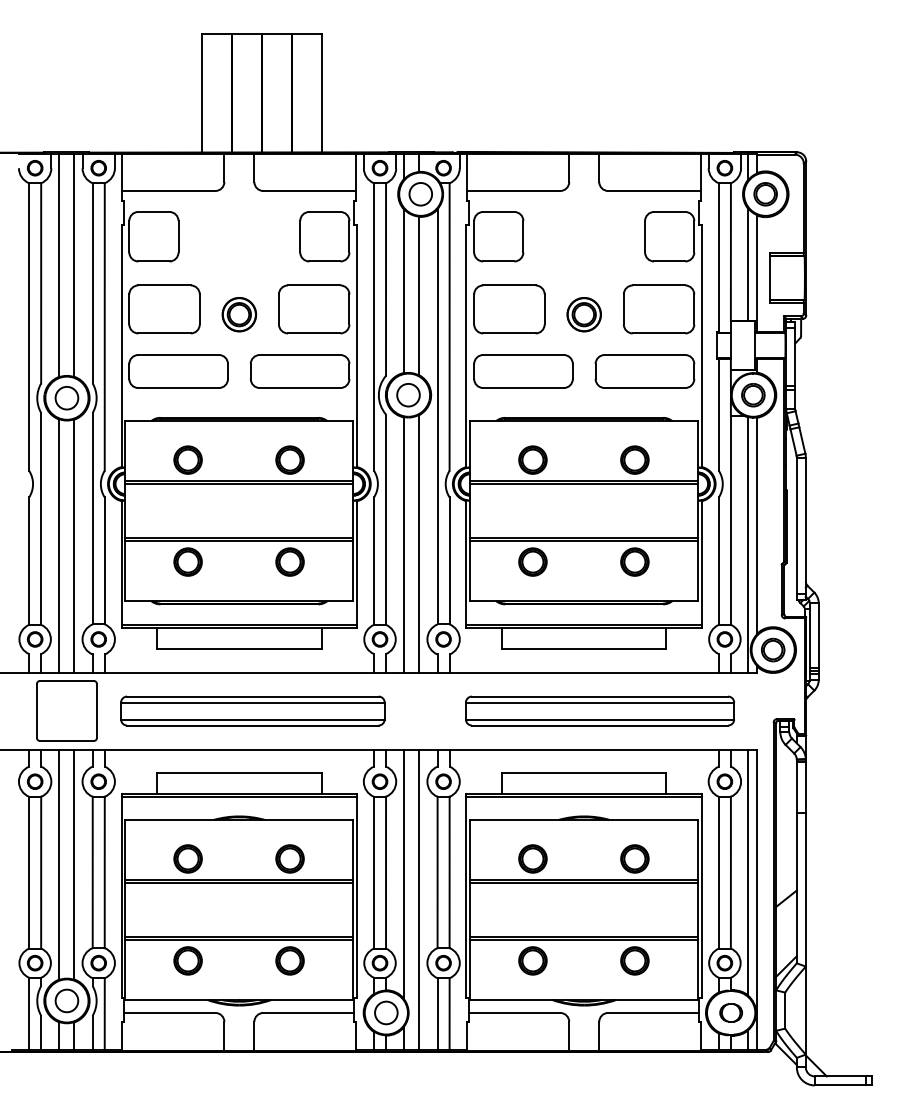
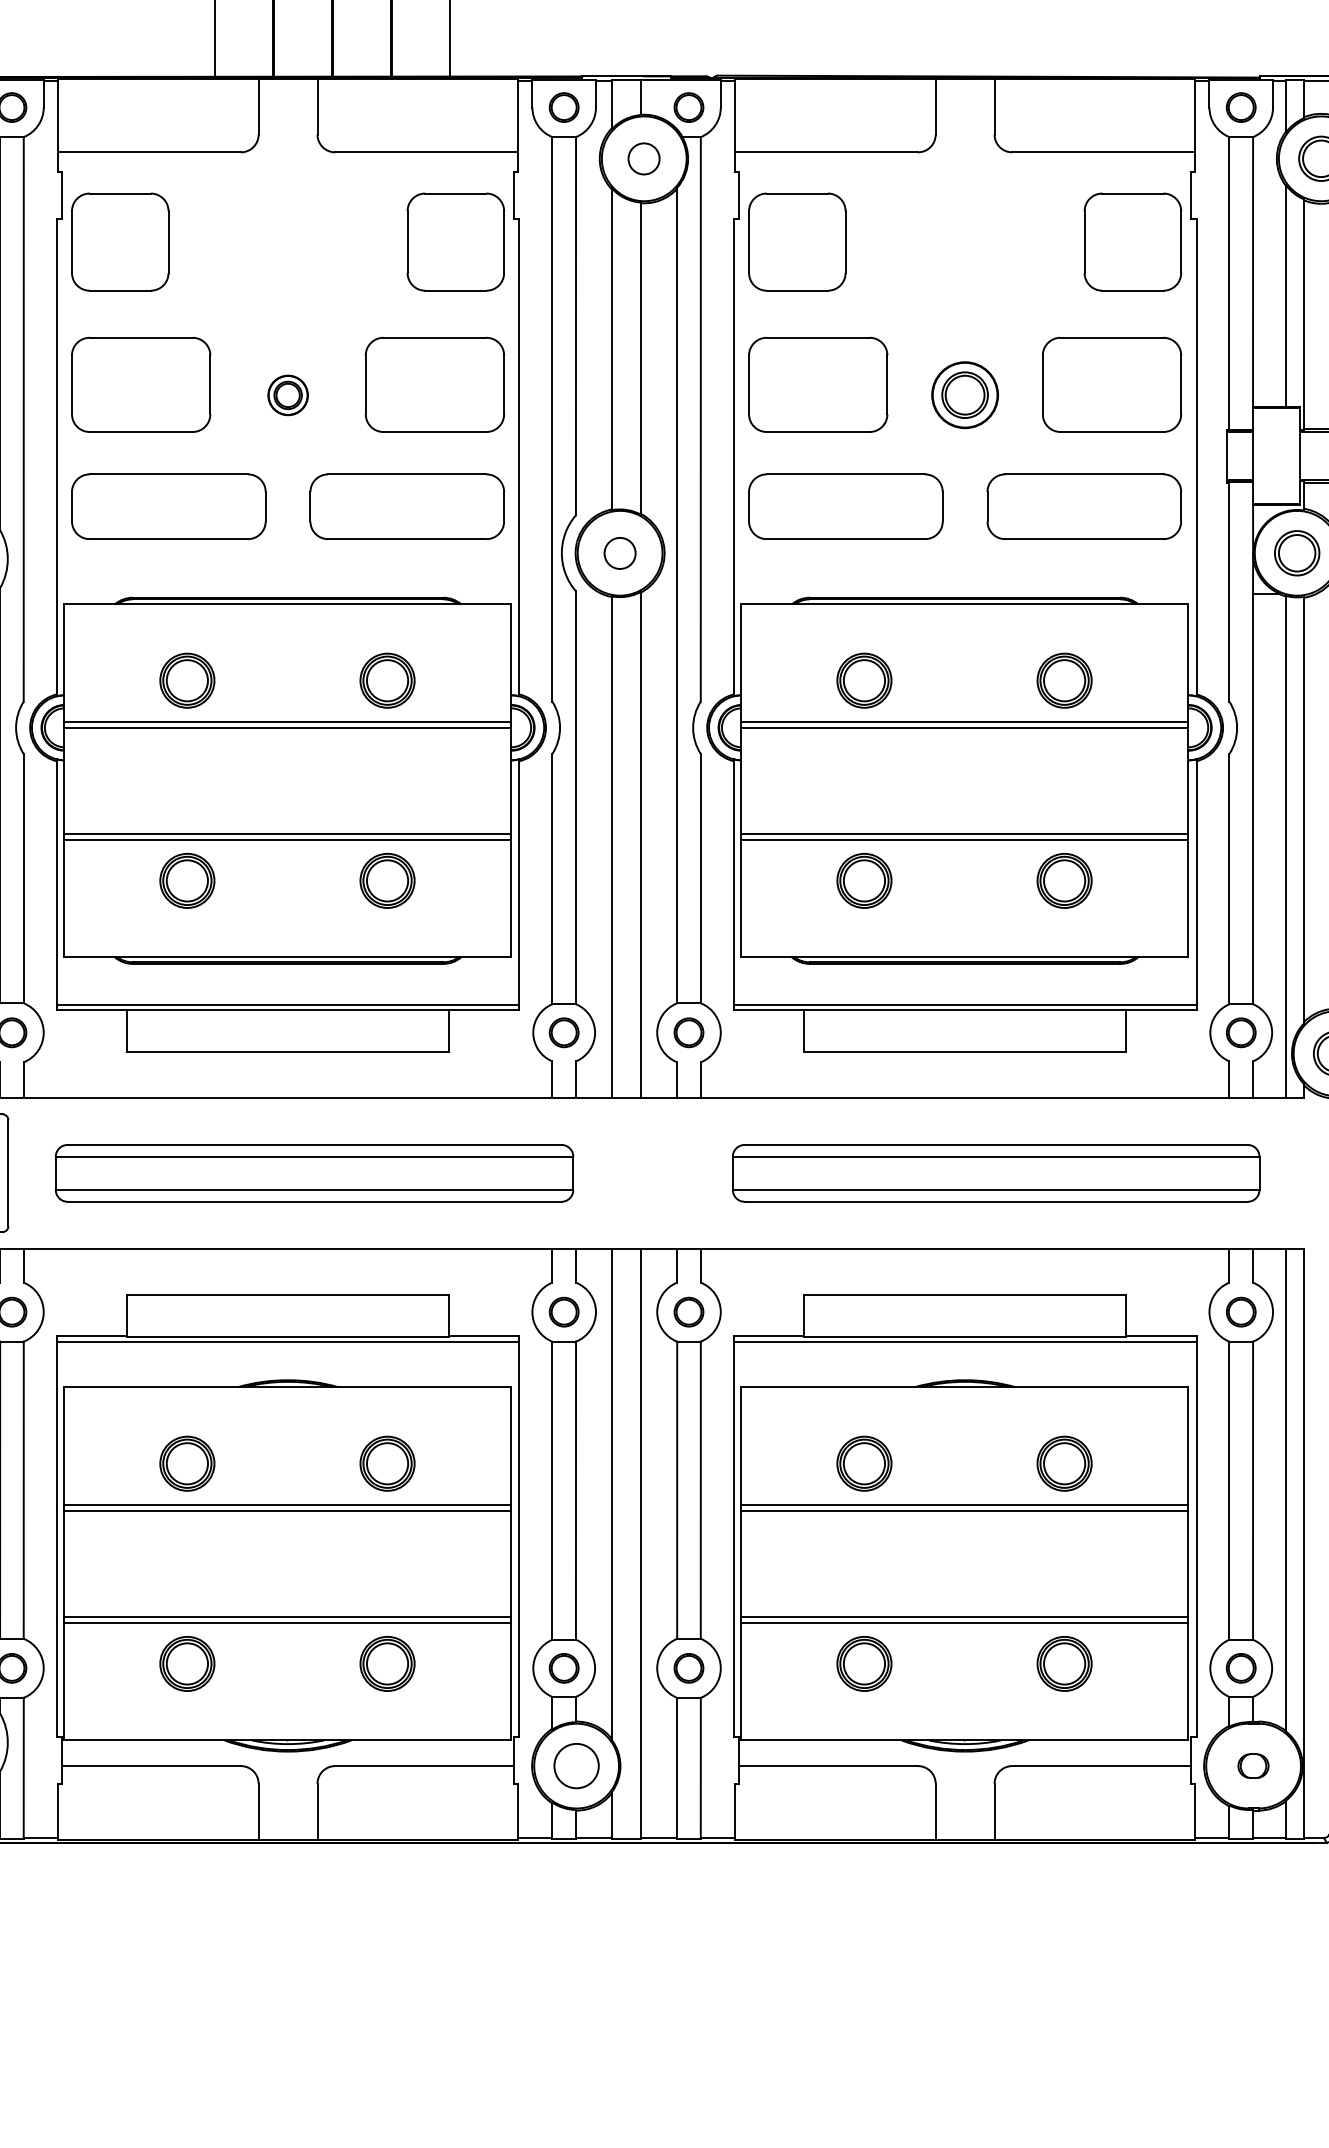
circle: (420, 194) -> (643, 159), size x0.7
part: (239, 314) -> (288, 394), size x0.6
circle: (408, 395) -> (620, 553), size x0.7
part: (730, 1012) -> (1252, 1765), size x0.7

